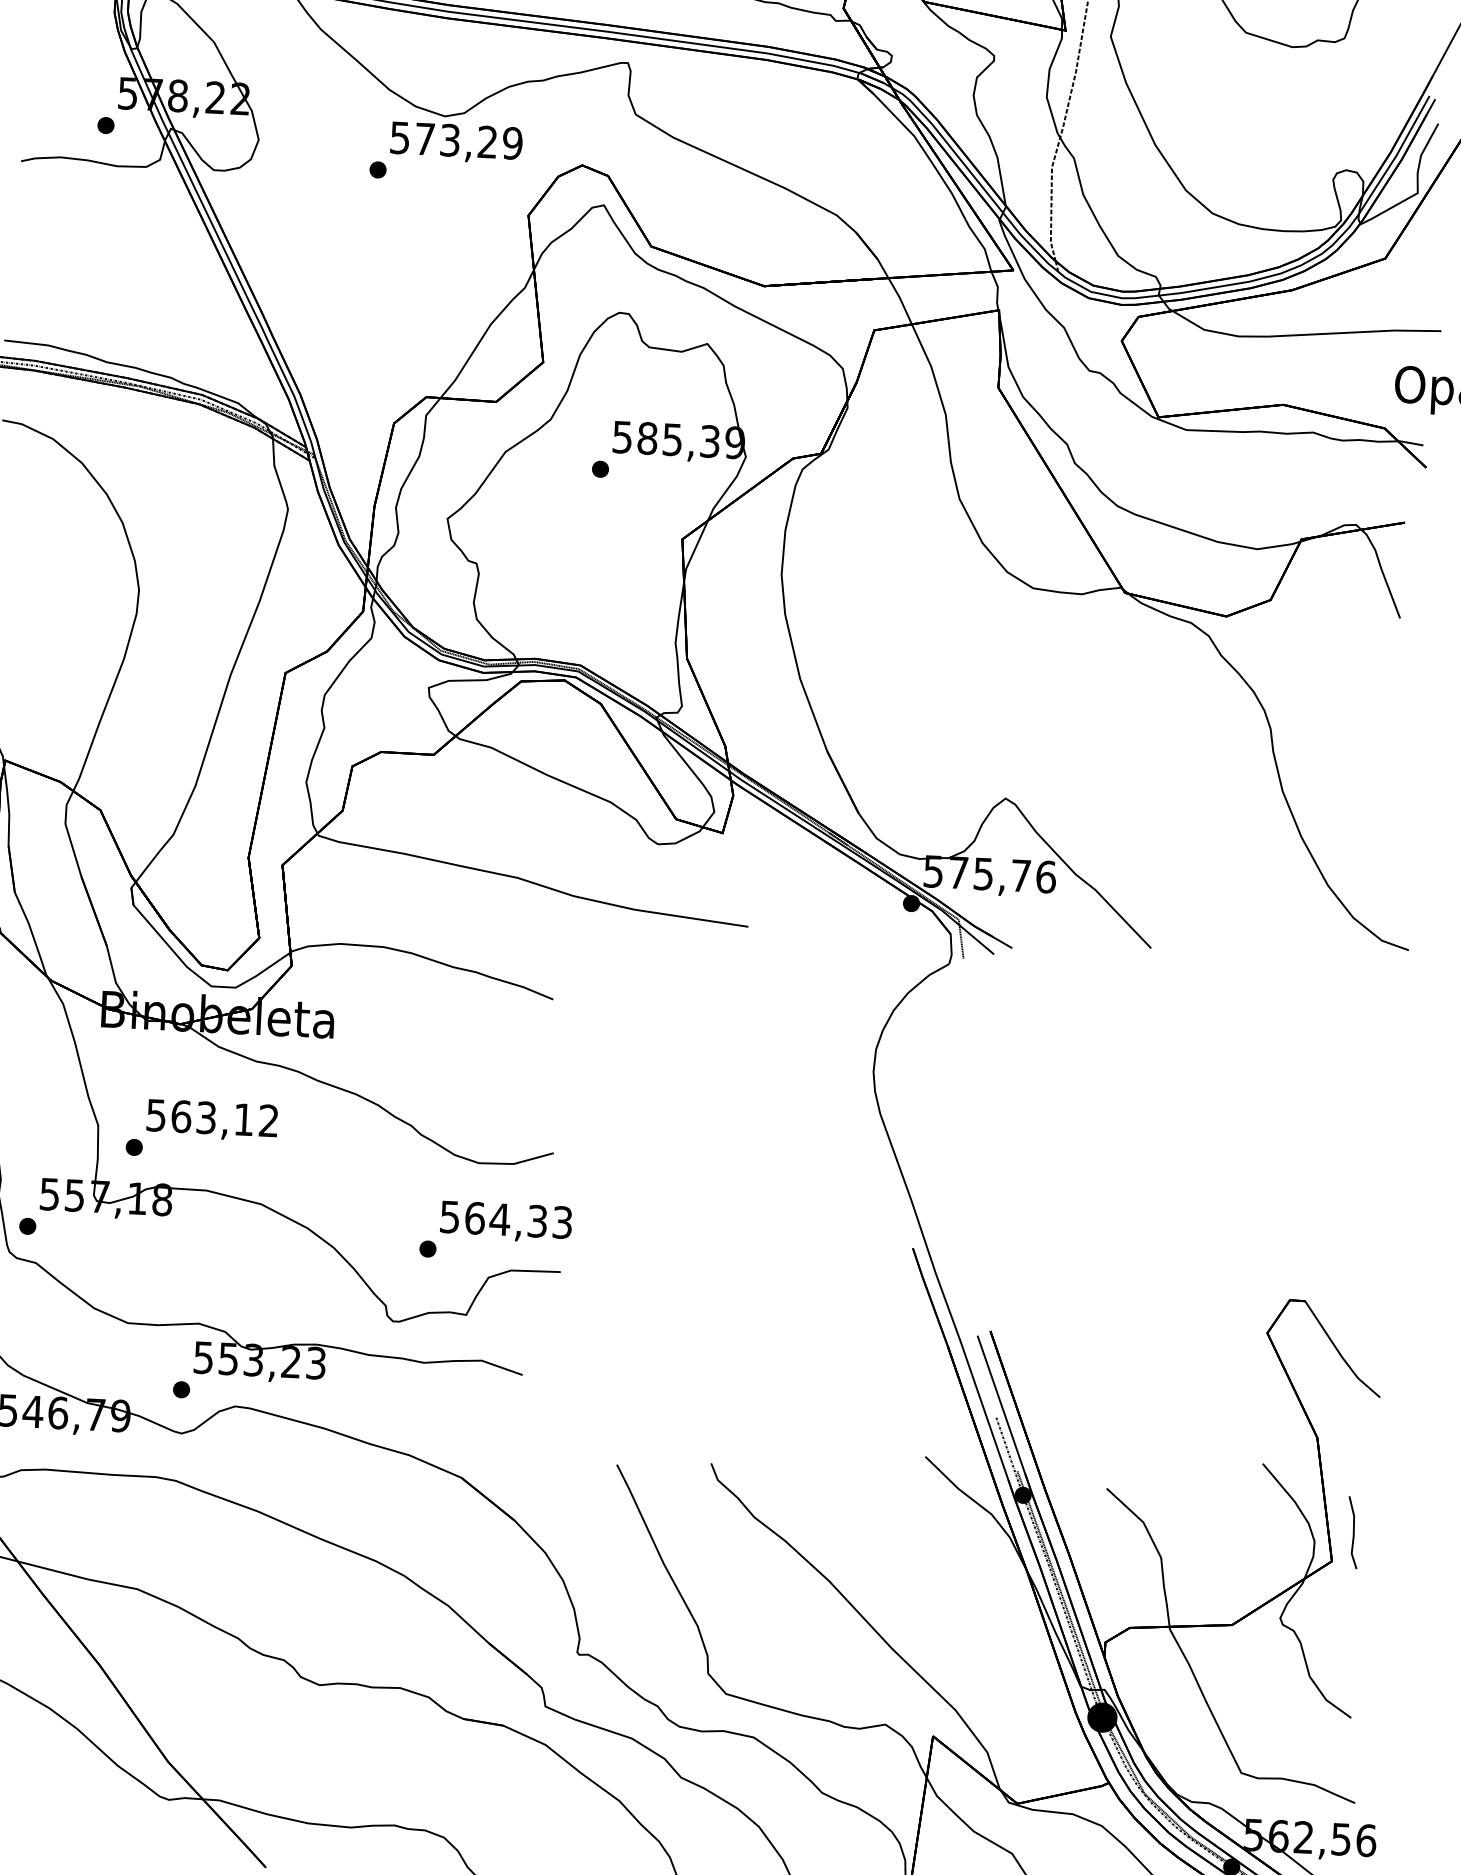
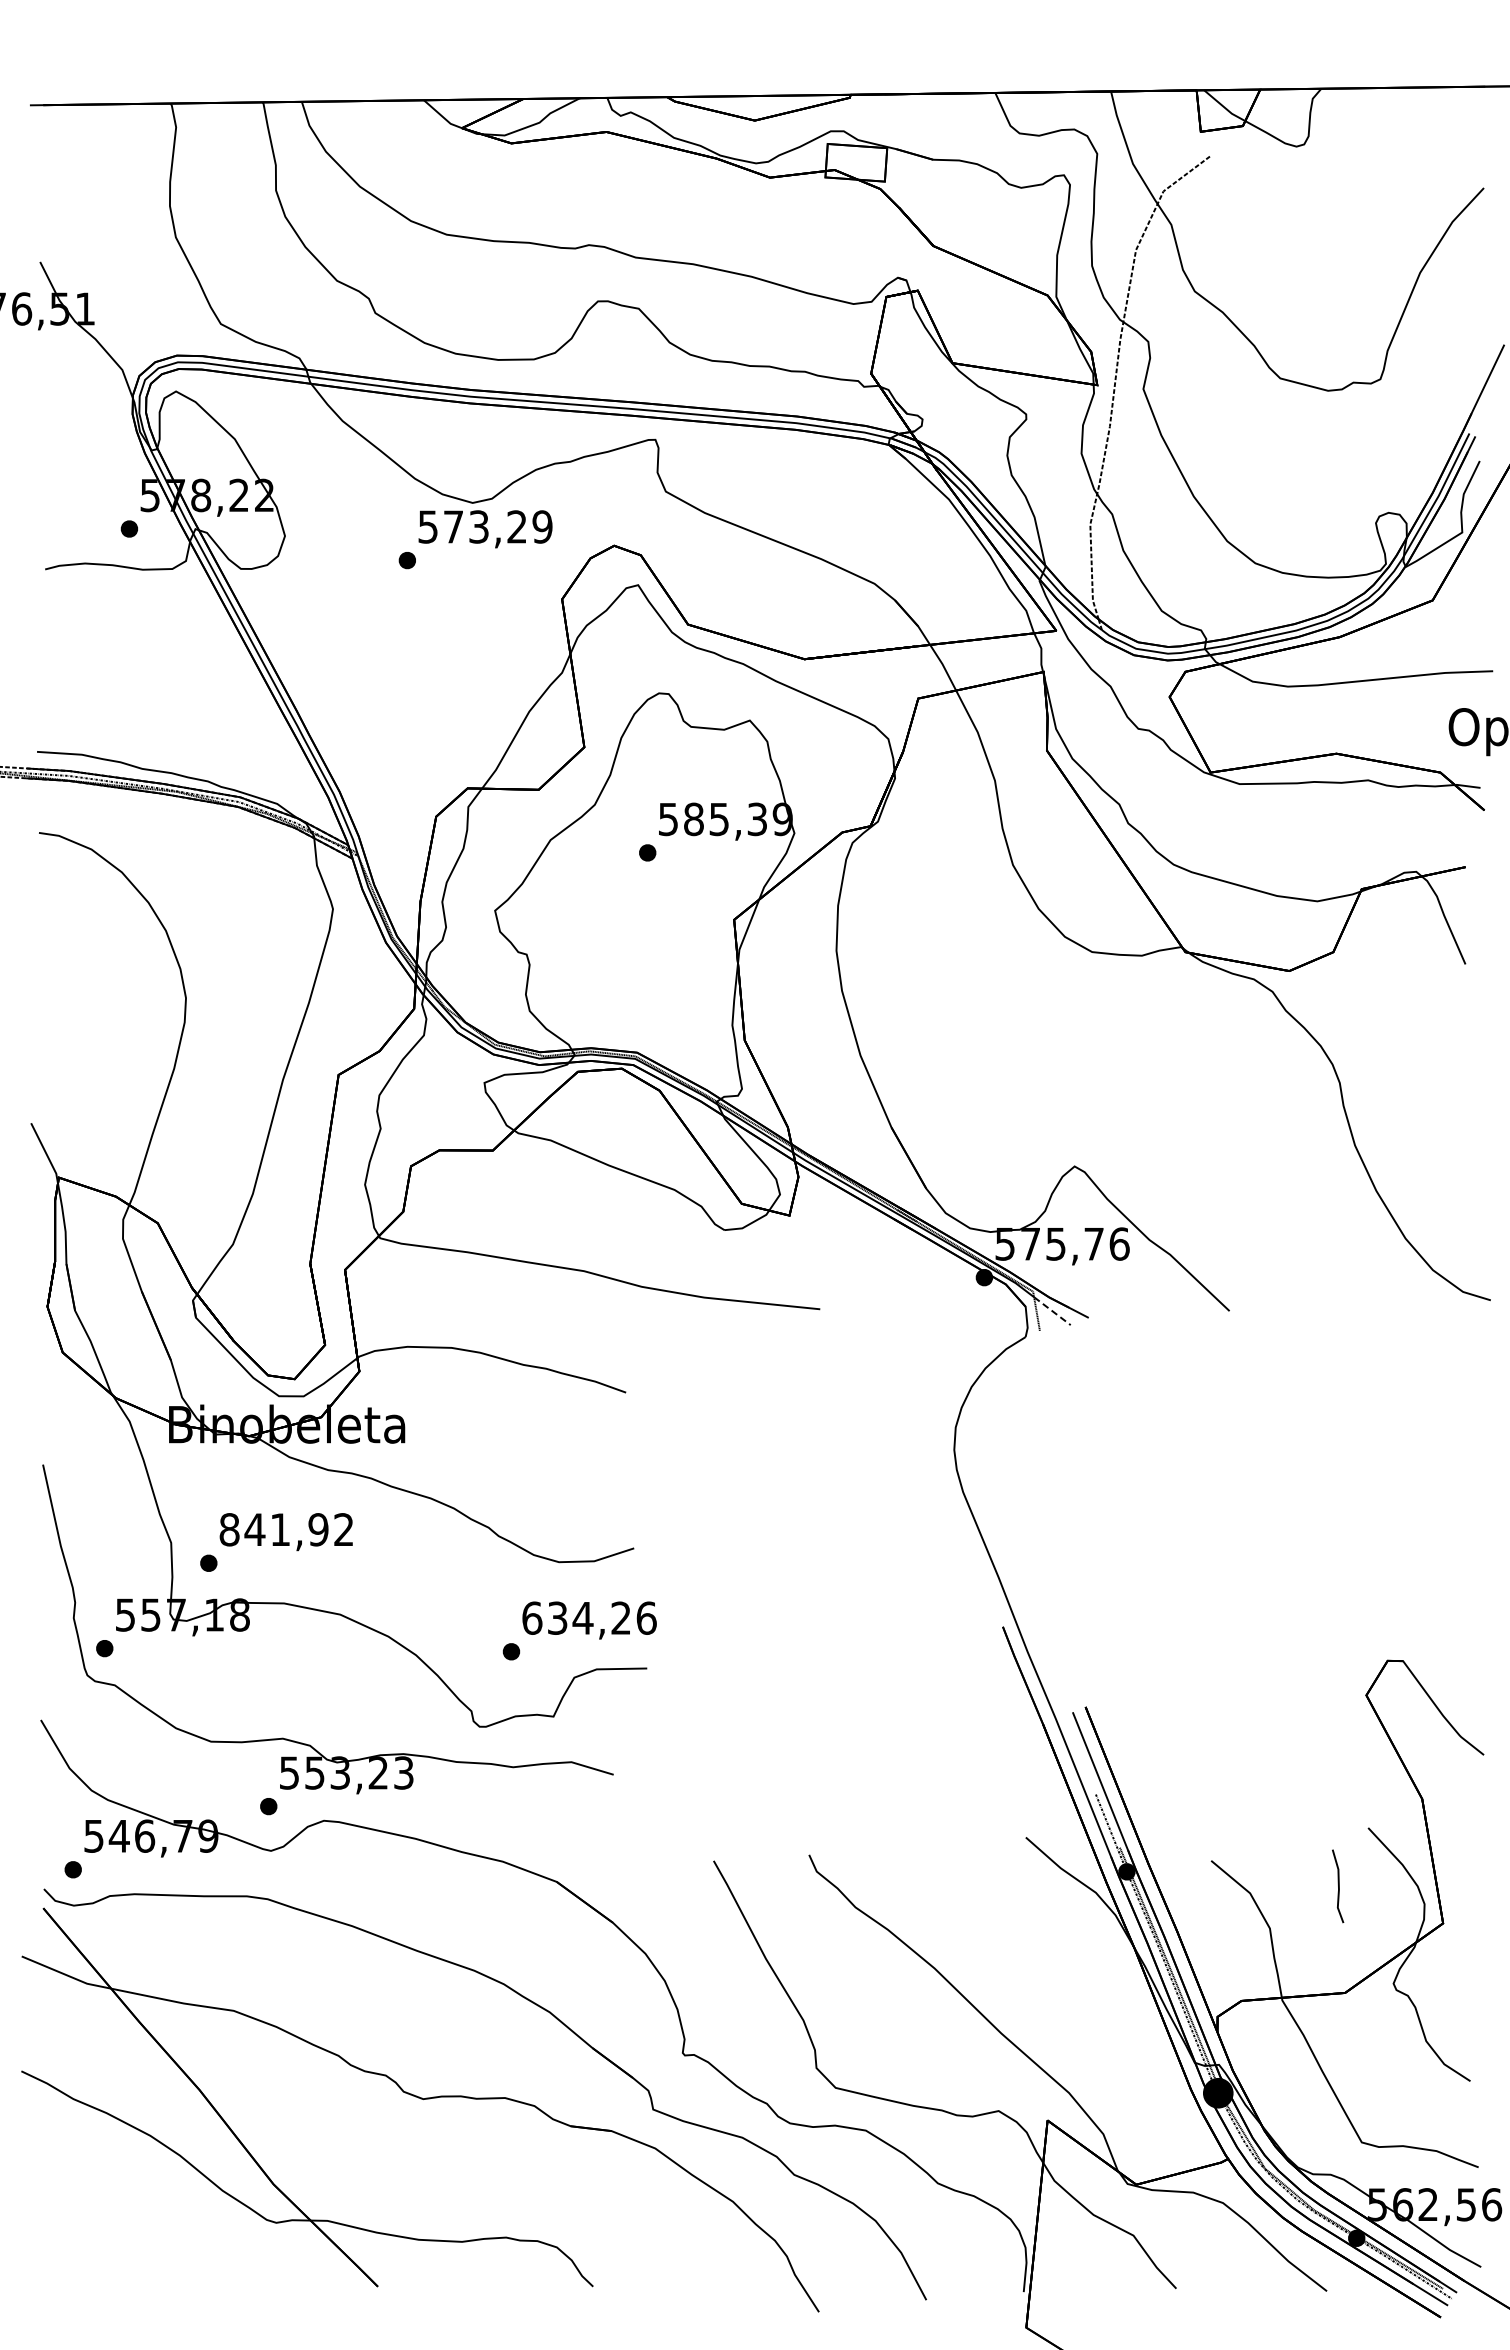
line: (976, 940) -> (1052, 1311), solid -> dashed
text: (199, 1117) -> (273, 1529), 563,12 -> 841,92
text: (506, 1219) -> (589, 1617), 564,33 -> 634,26
line: (1353, 1532) -> (1338, 1886), moved

